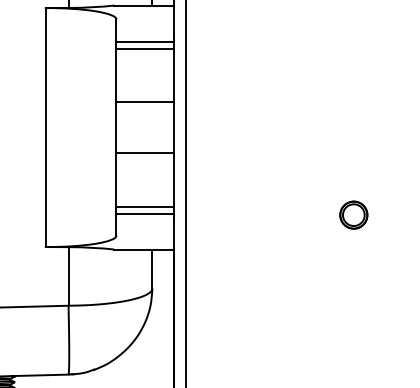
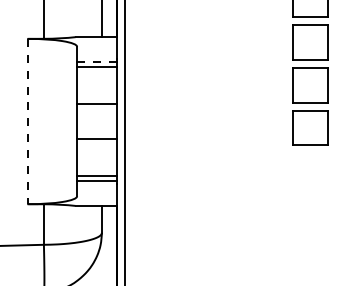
line: (144, 42) -> (96, 62), solid -> dashed
line: (46, 127) -> (28, 121), solid -> dashed
part: (354, 214) -> (241, 181), removed

